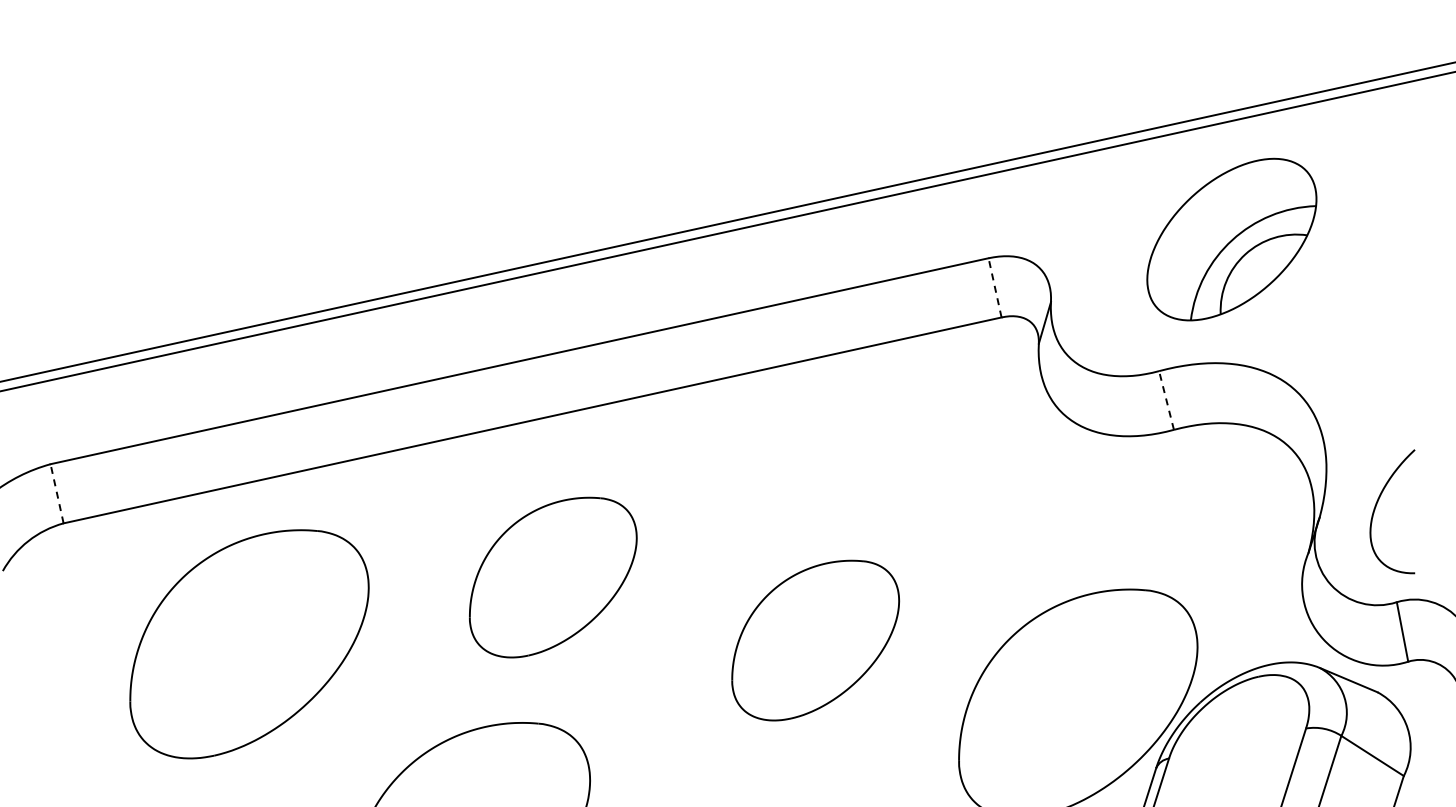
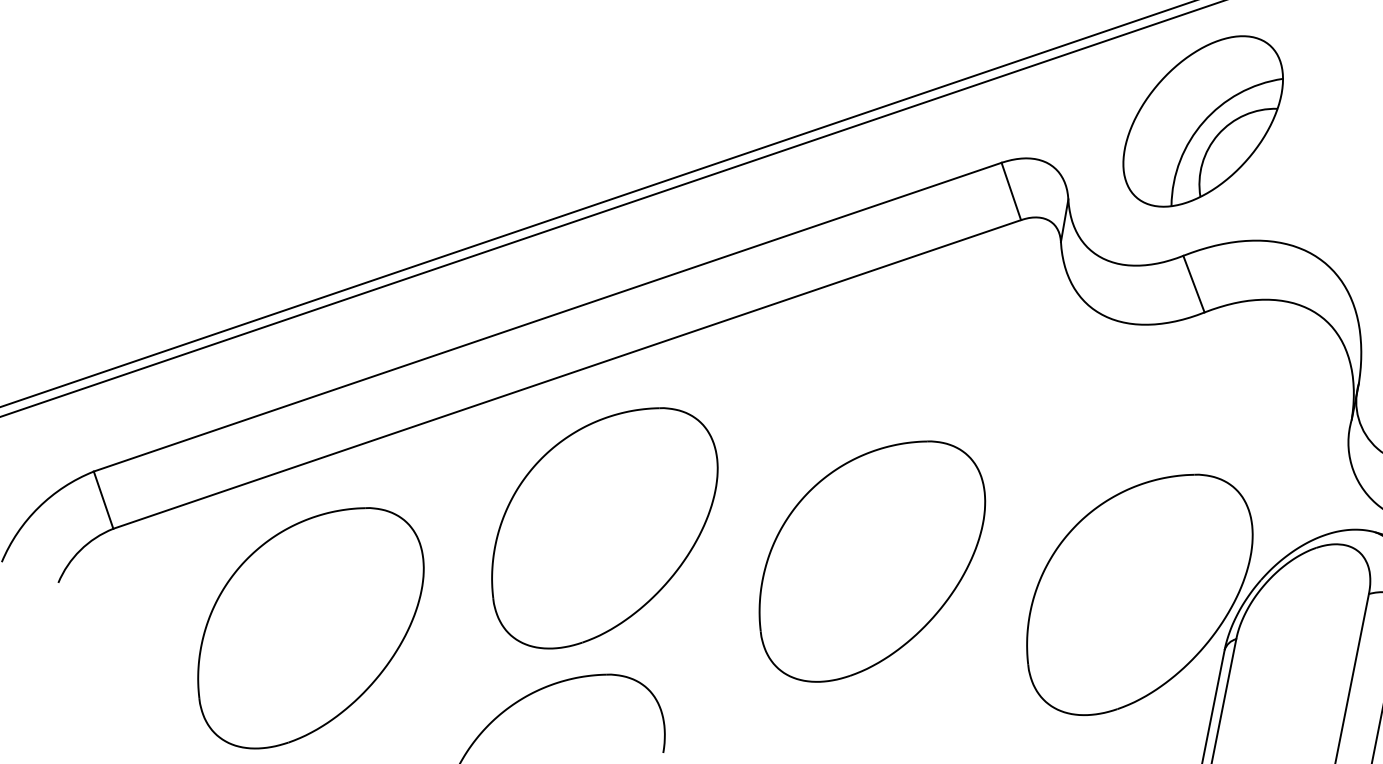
part: (1231, 239) -> (1202, 121), moved
line: (994, 287) -> (1010, 191), dashed -> solid
line: (1166, 400) -> (1193, 284), dashed -> solid
line: (57, 493) -> (103, 499), dashed -> solid
part: (553, 577) -> (605, 527), size x1.43
part: (815, 640) -> (872, 561), size x1.43

